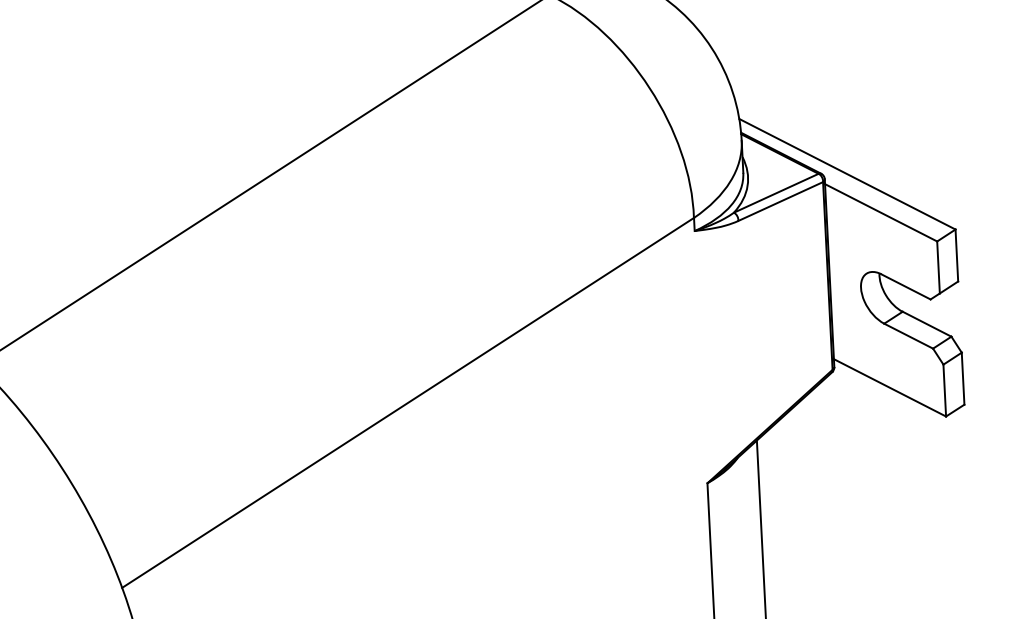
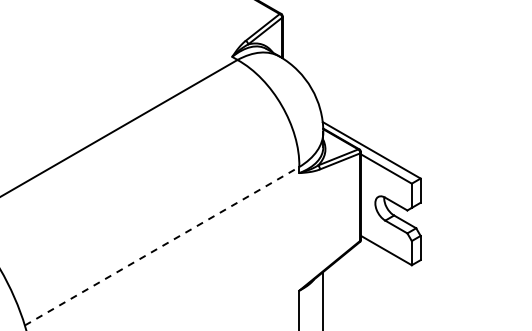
line: (408, 401) -> (162, 245), solid -> dashed

